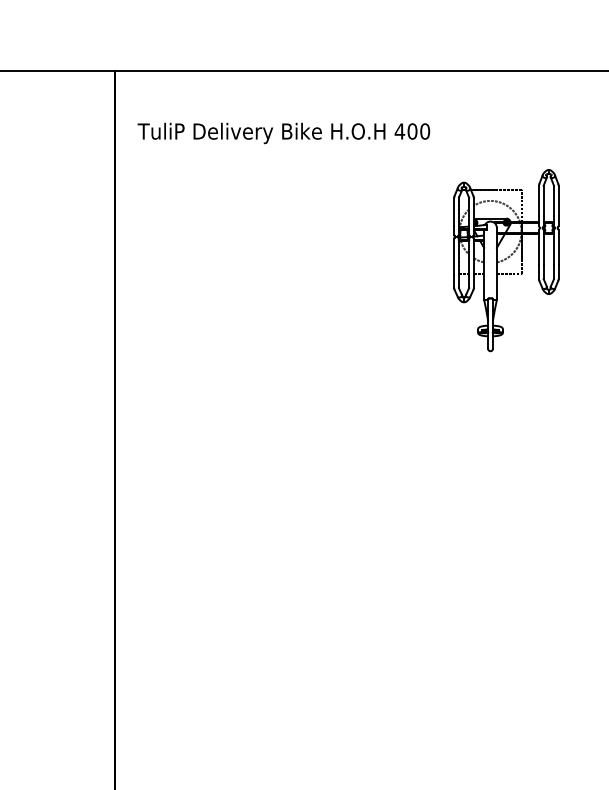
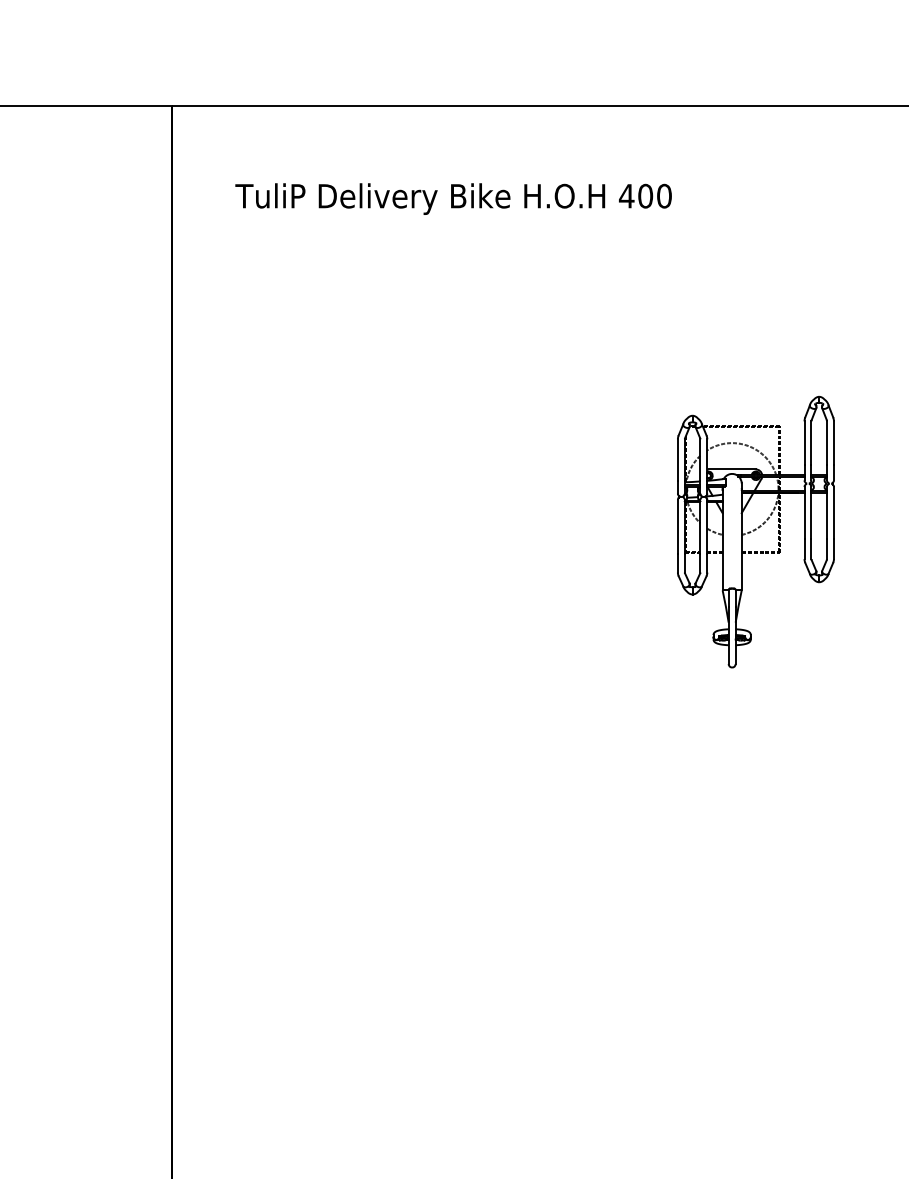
text: (283, 133) -> (453, 199), moved
part: (506, 260) -> (756, 532), moved

